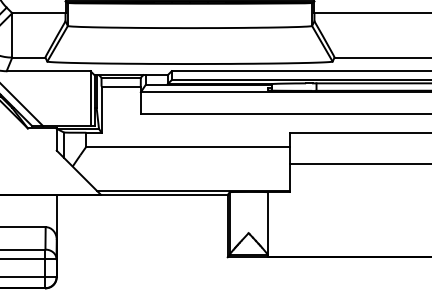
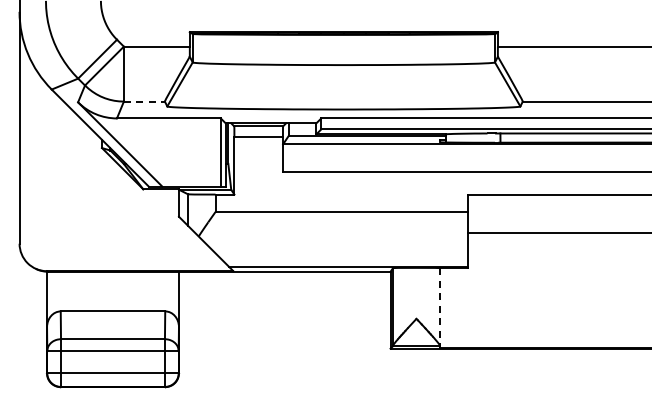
line: (28, 57) -> (144, 101), solid -> dashed
line: (268, 224) -> (440, 308), solid -> dashed

